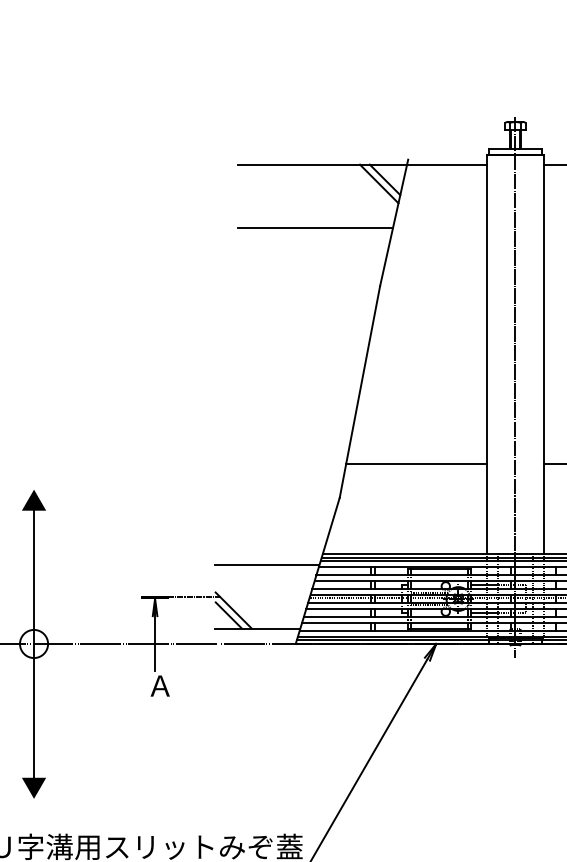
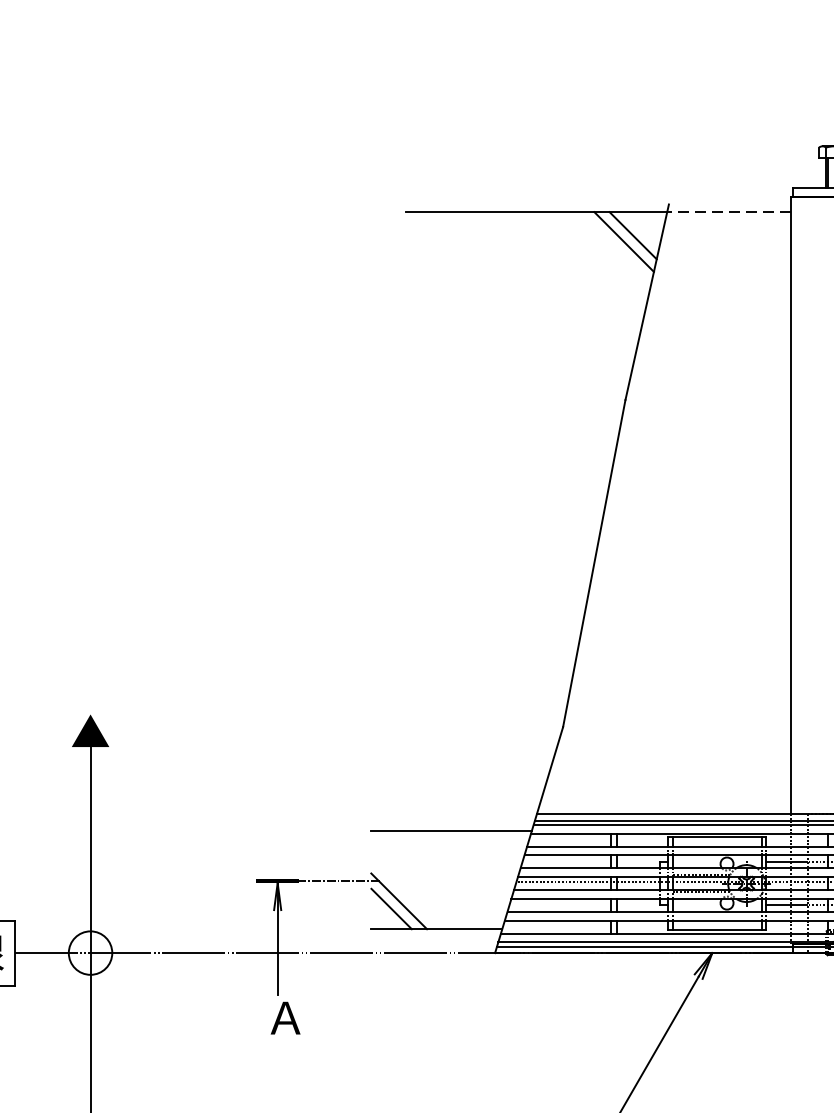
line: (446, 164) -> (728, 211), solid -> dashed
line: (315, 227) -> (525, 309), removed
line: (416, 463) -> (681, 674), removed

